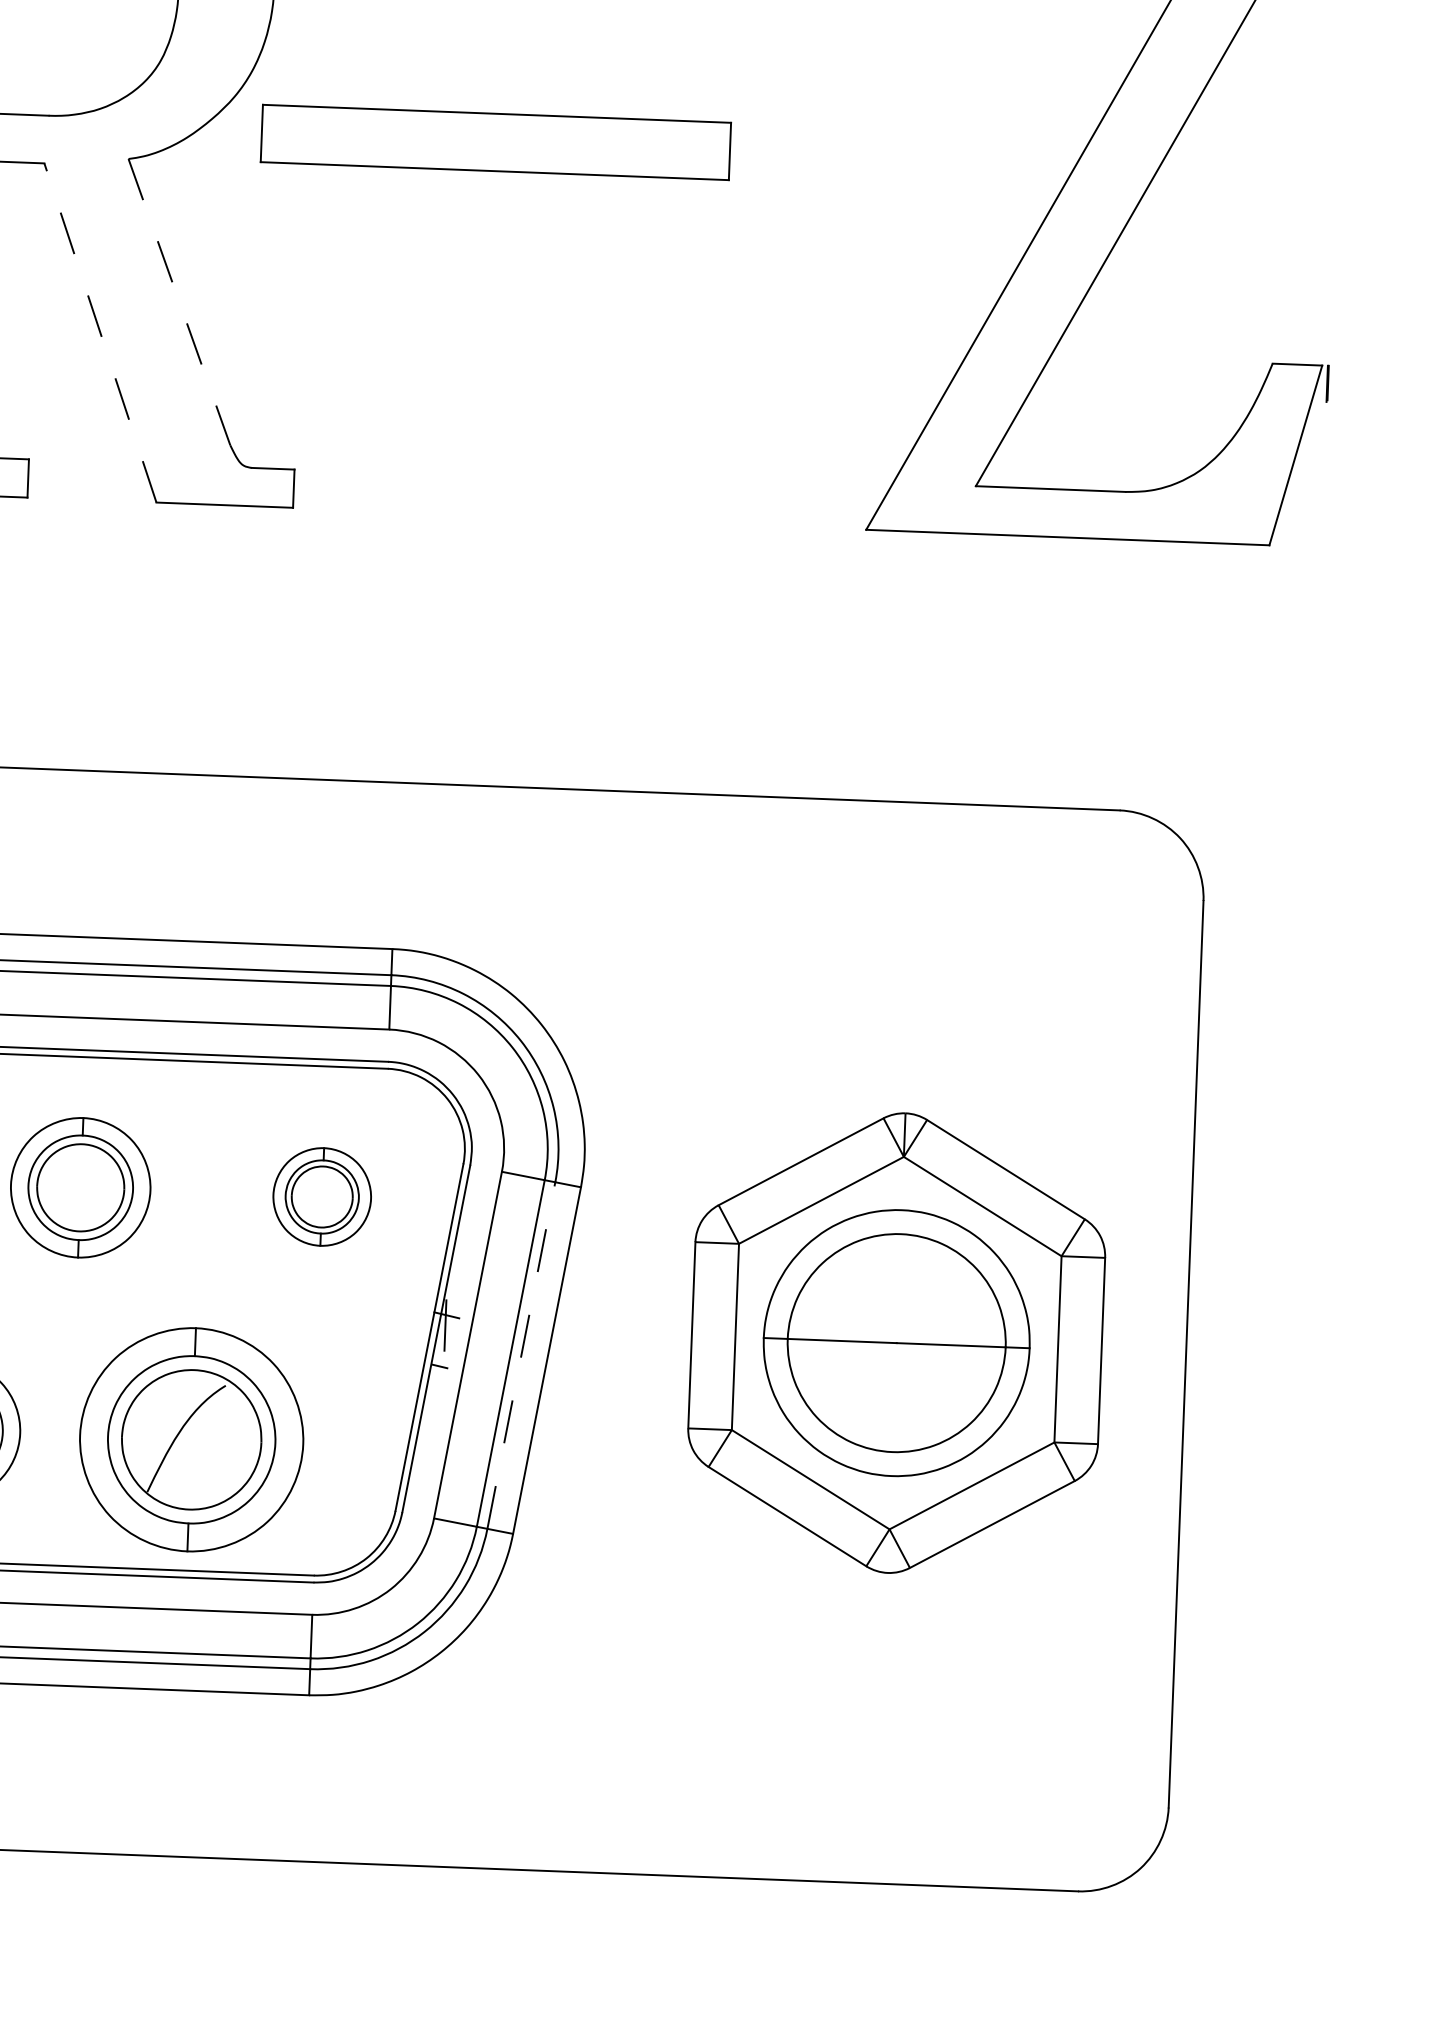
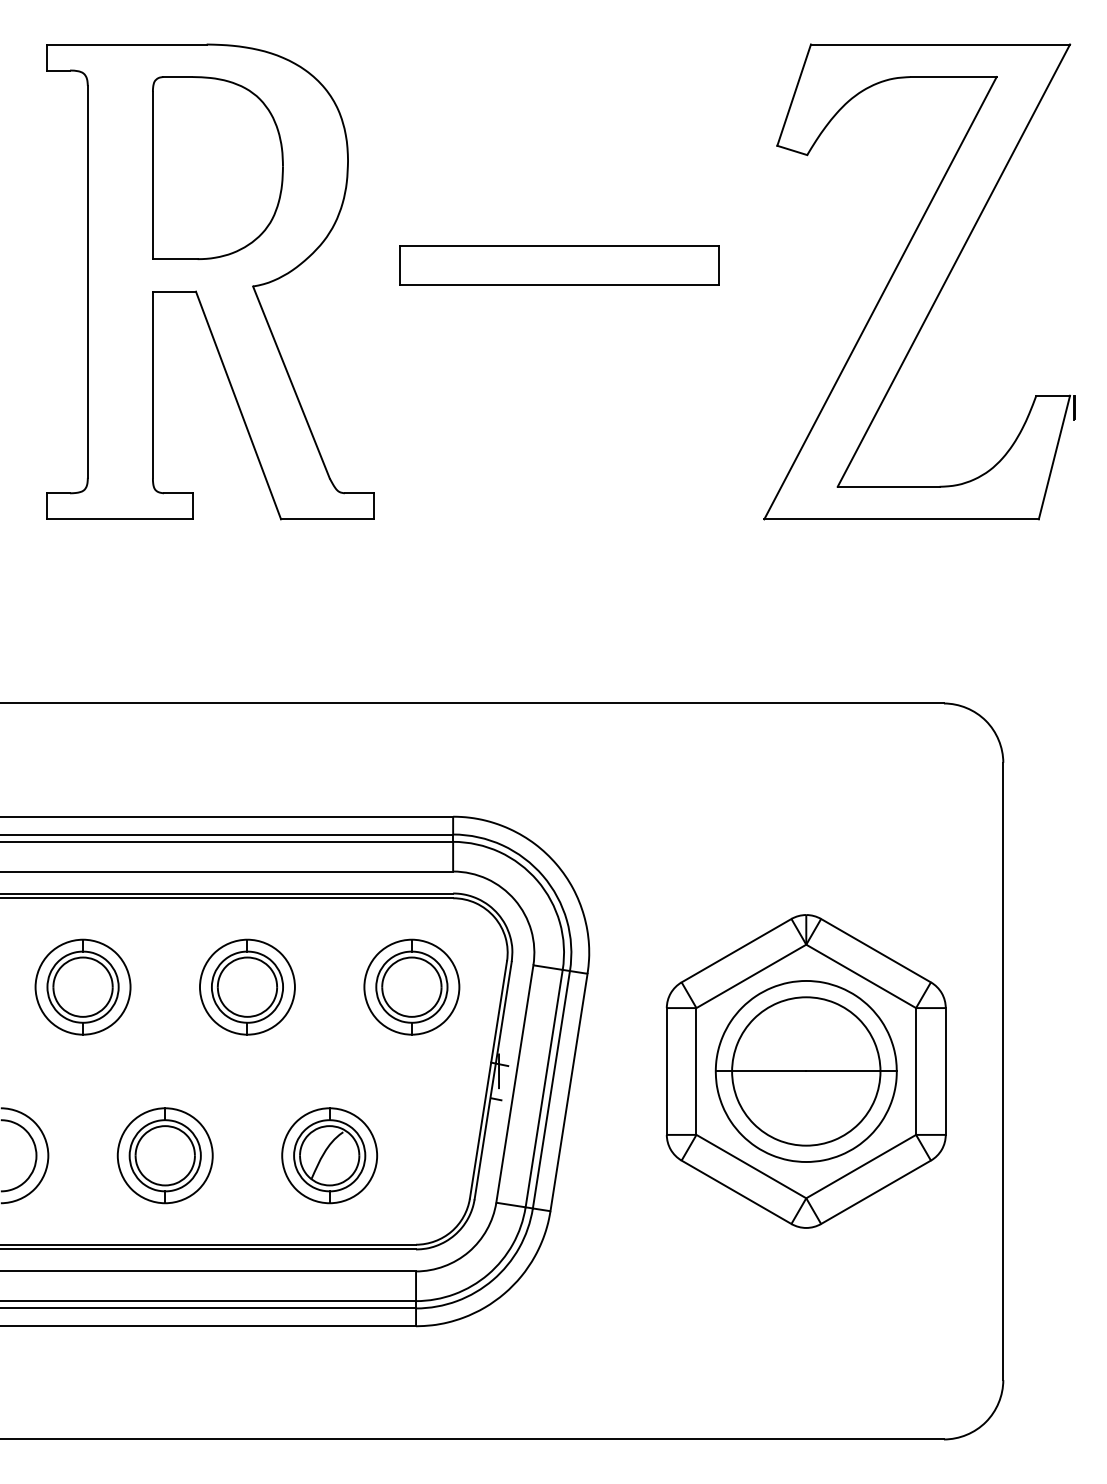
part: (496, 142) -> (559, 265), moved
line: (179, 302) -> (291, 382), dashed -> solid
line: (100, 332) -> (238, 405), dashed -> solid
part: (321, 1196) -> (411, 986), size x1.43
line: (521, 1355) -> (551, 1089), dashed -> solid
part: (191, 1439) -> (329, 1155), size x0.62

